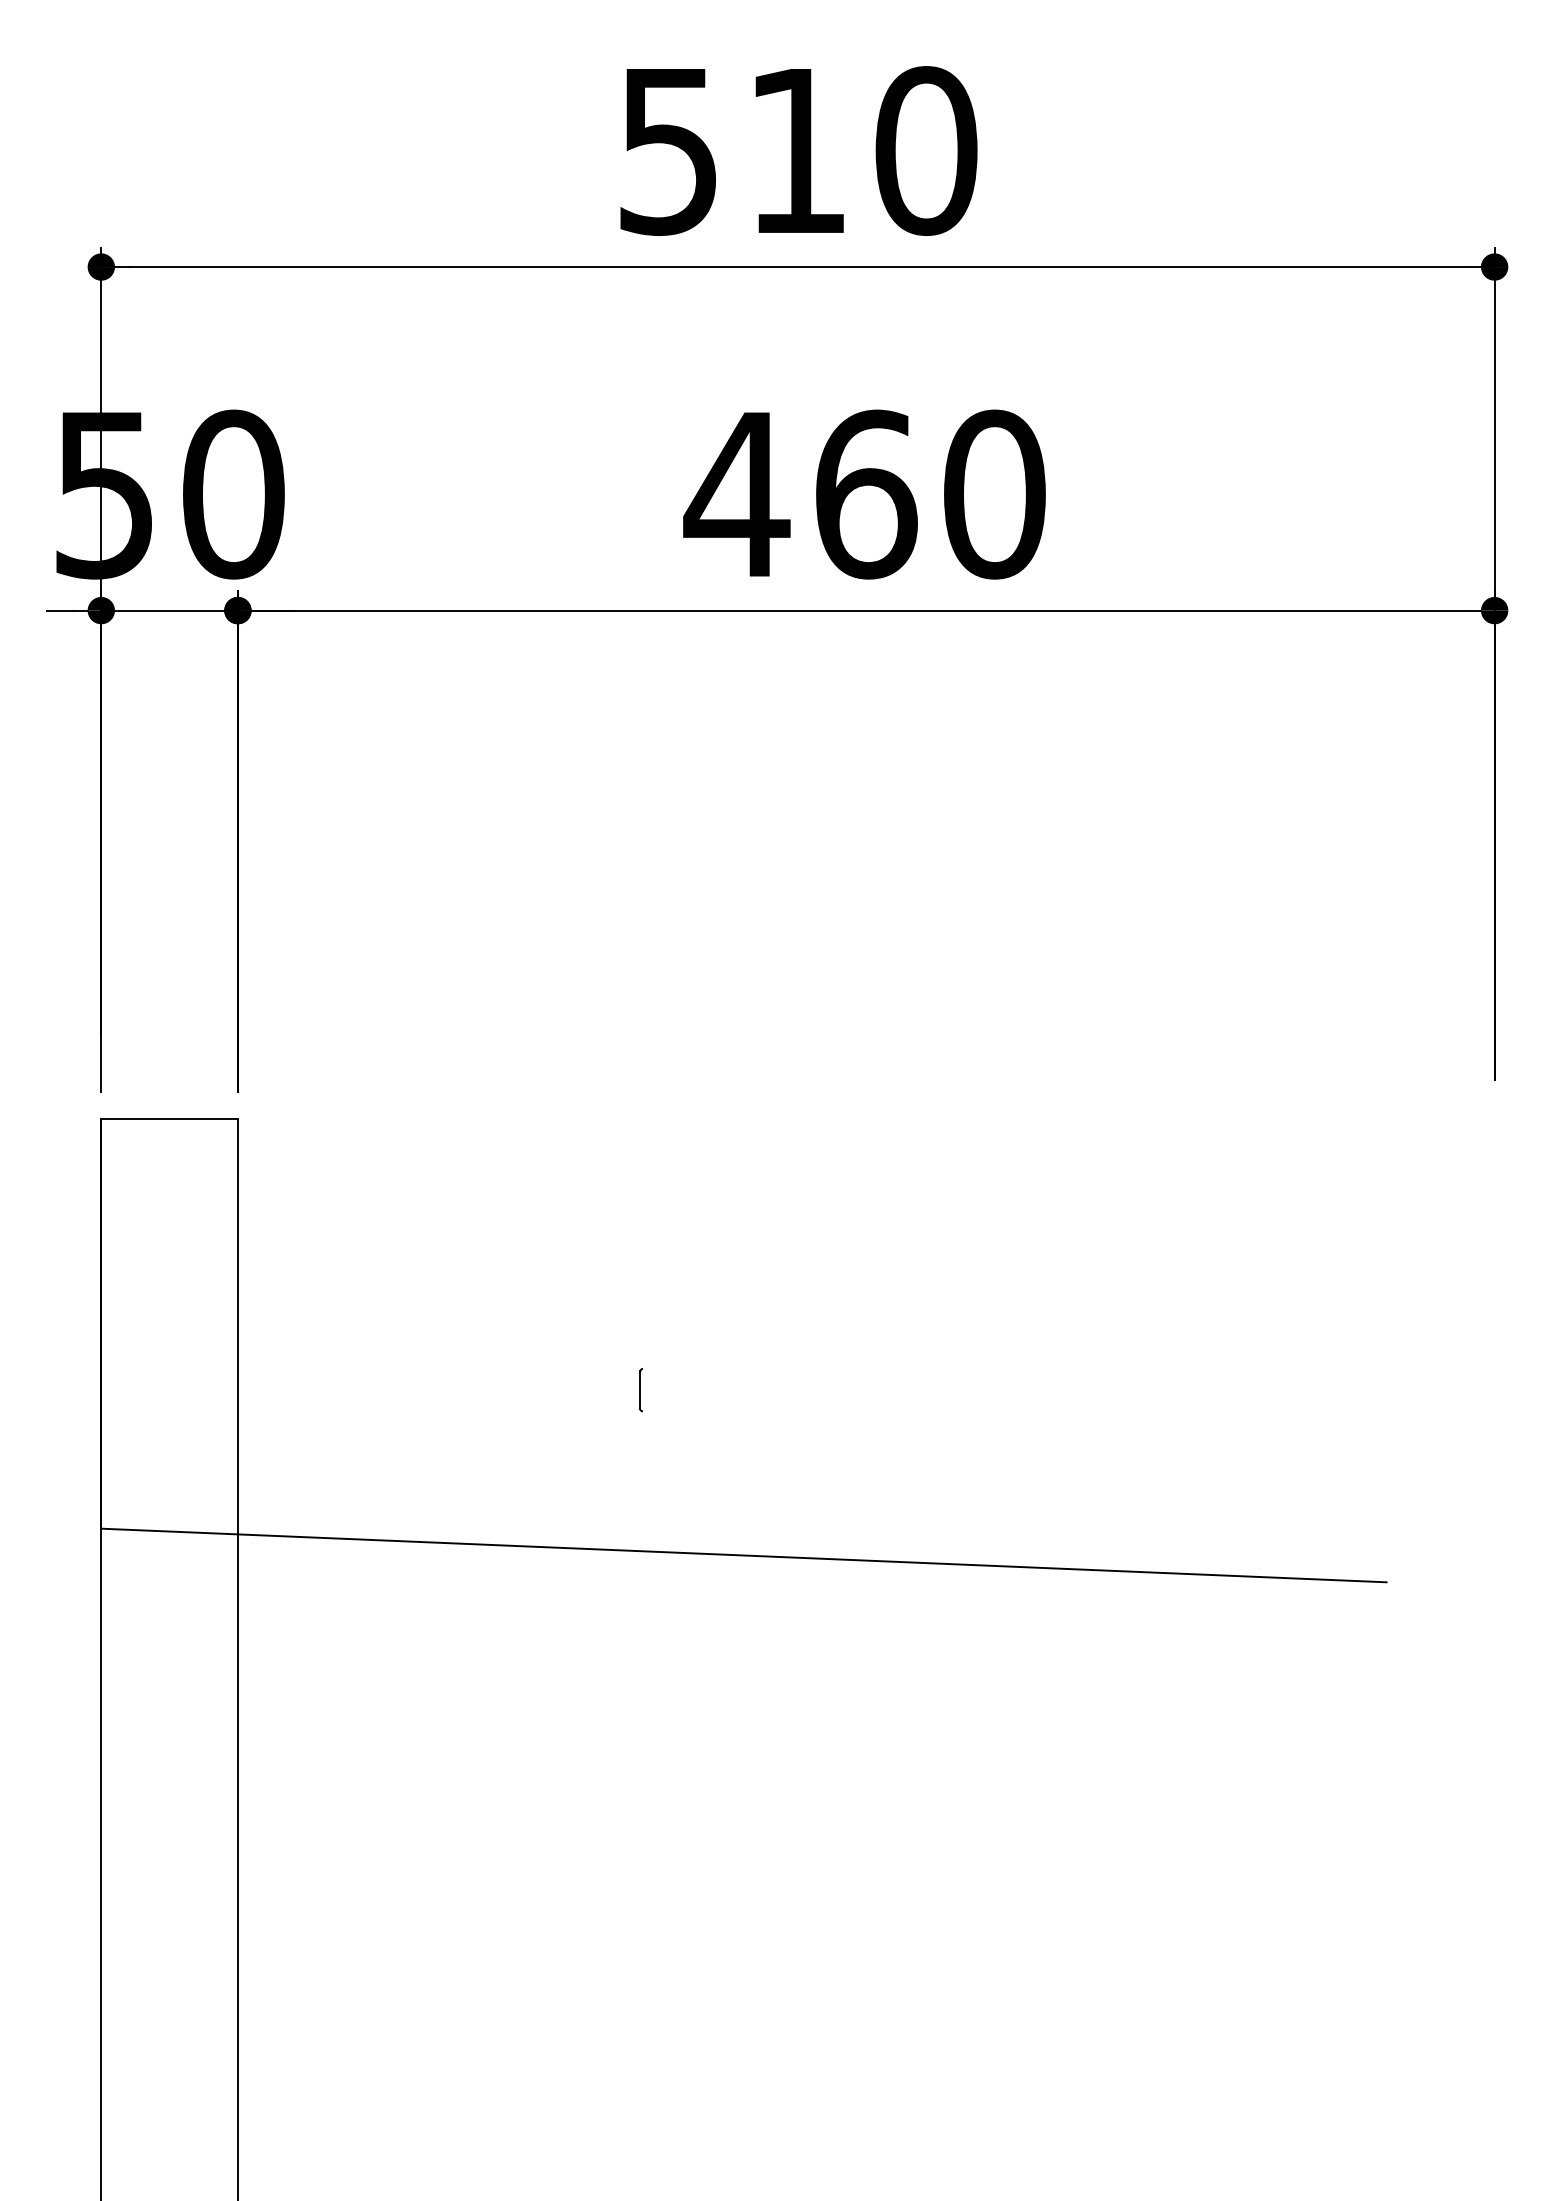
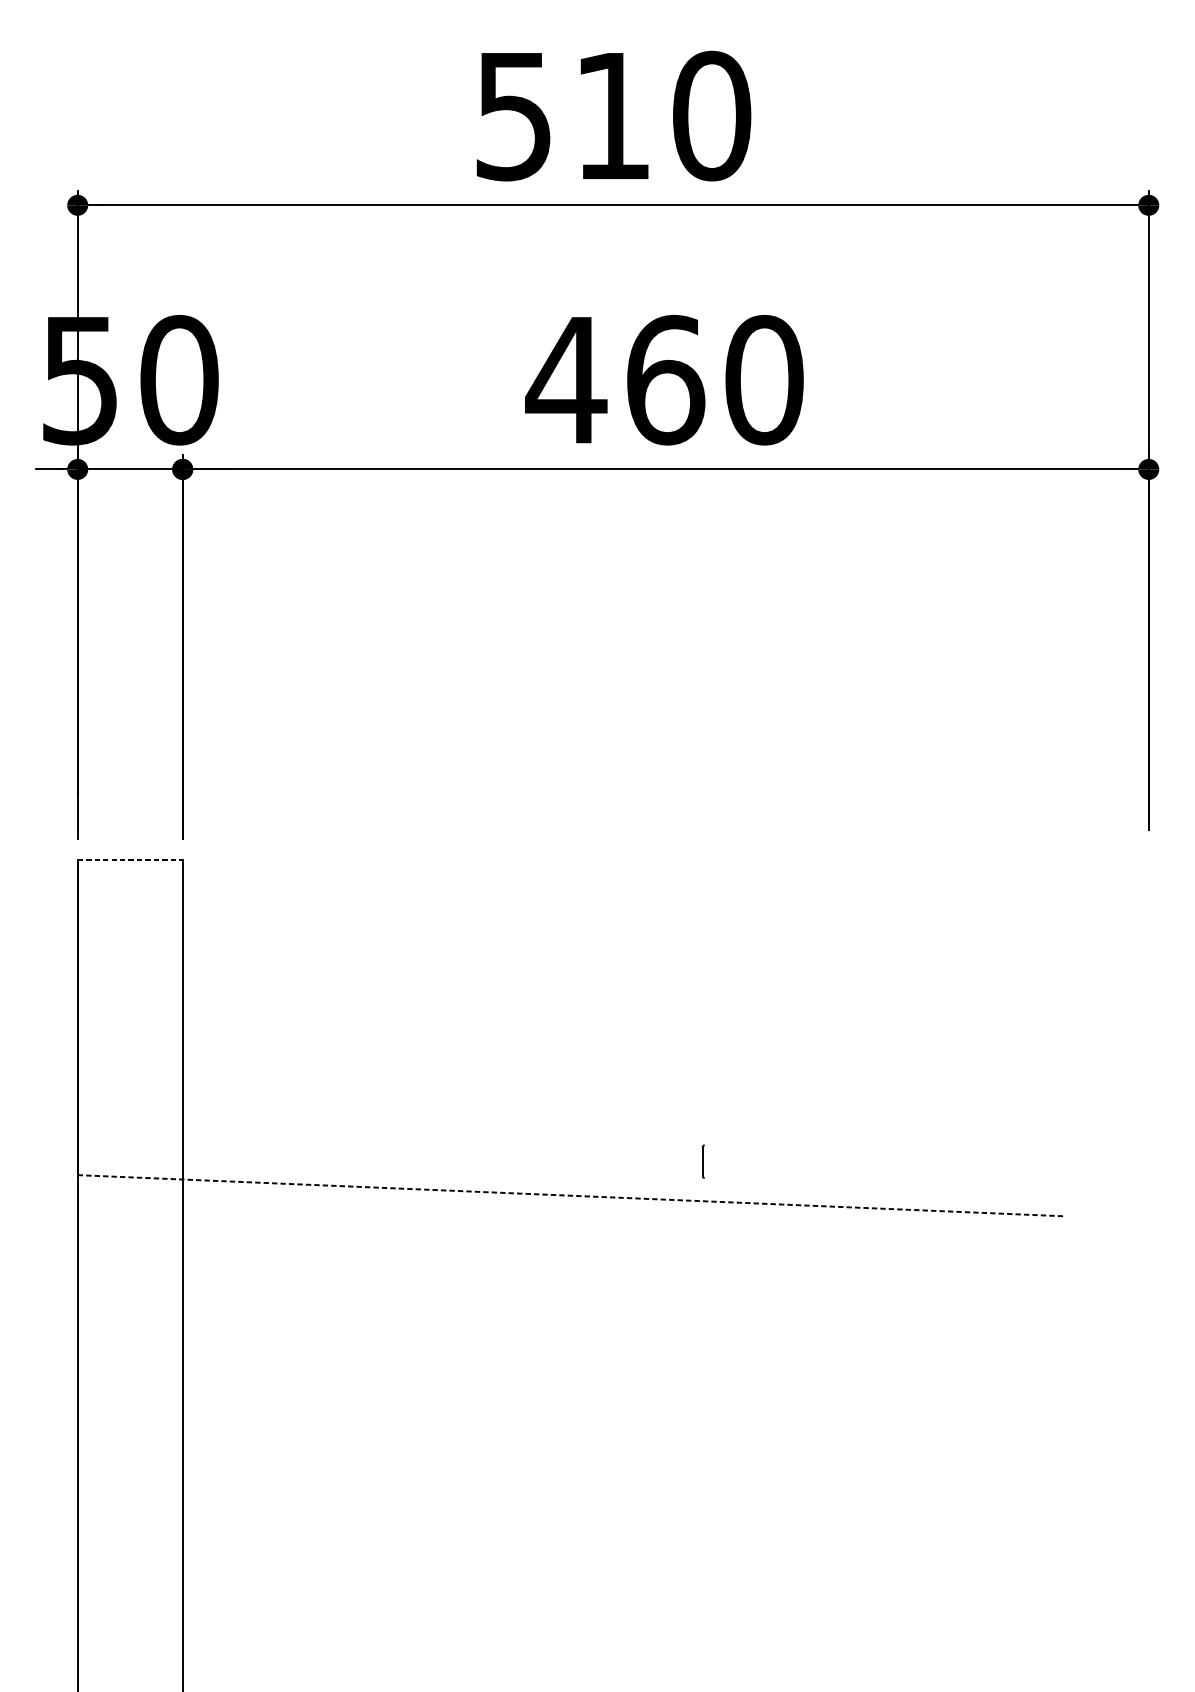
line: (170, 1118) -> (130, 859), solid -> dashed
part: (640, 1390) -> (702, 1161), moved
line: (744, 1555) -> (572, 1195), solid -> dashed

